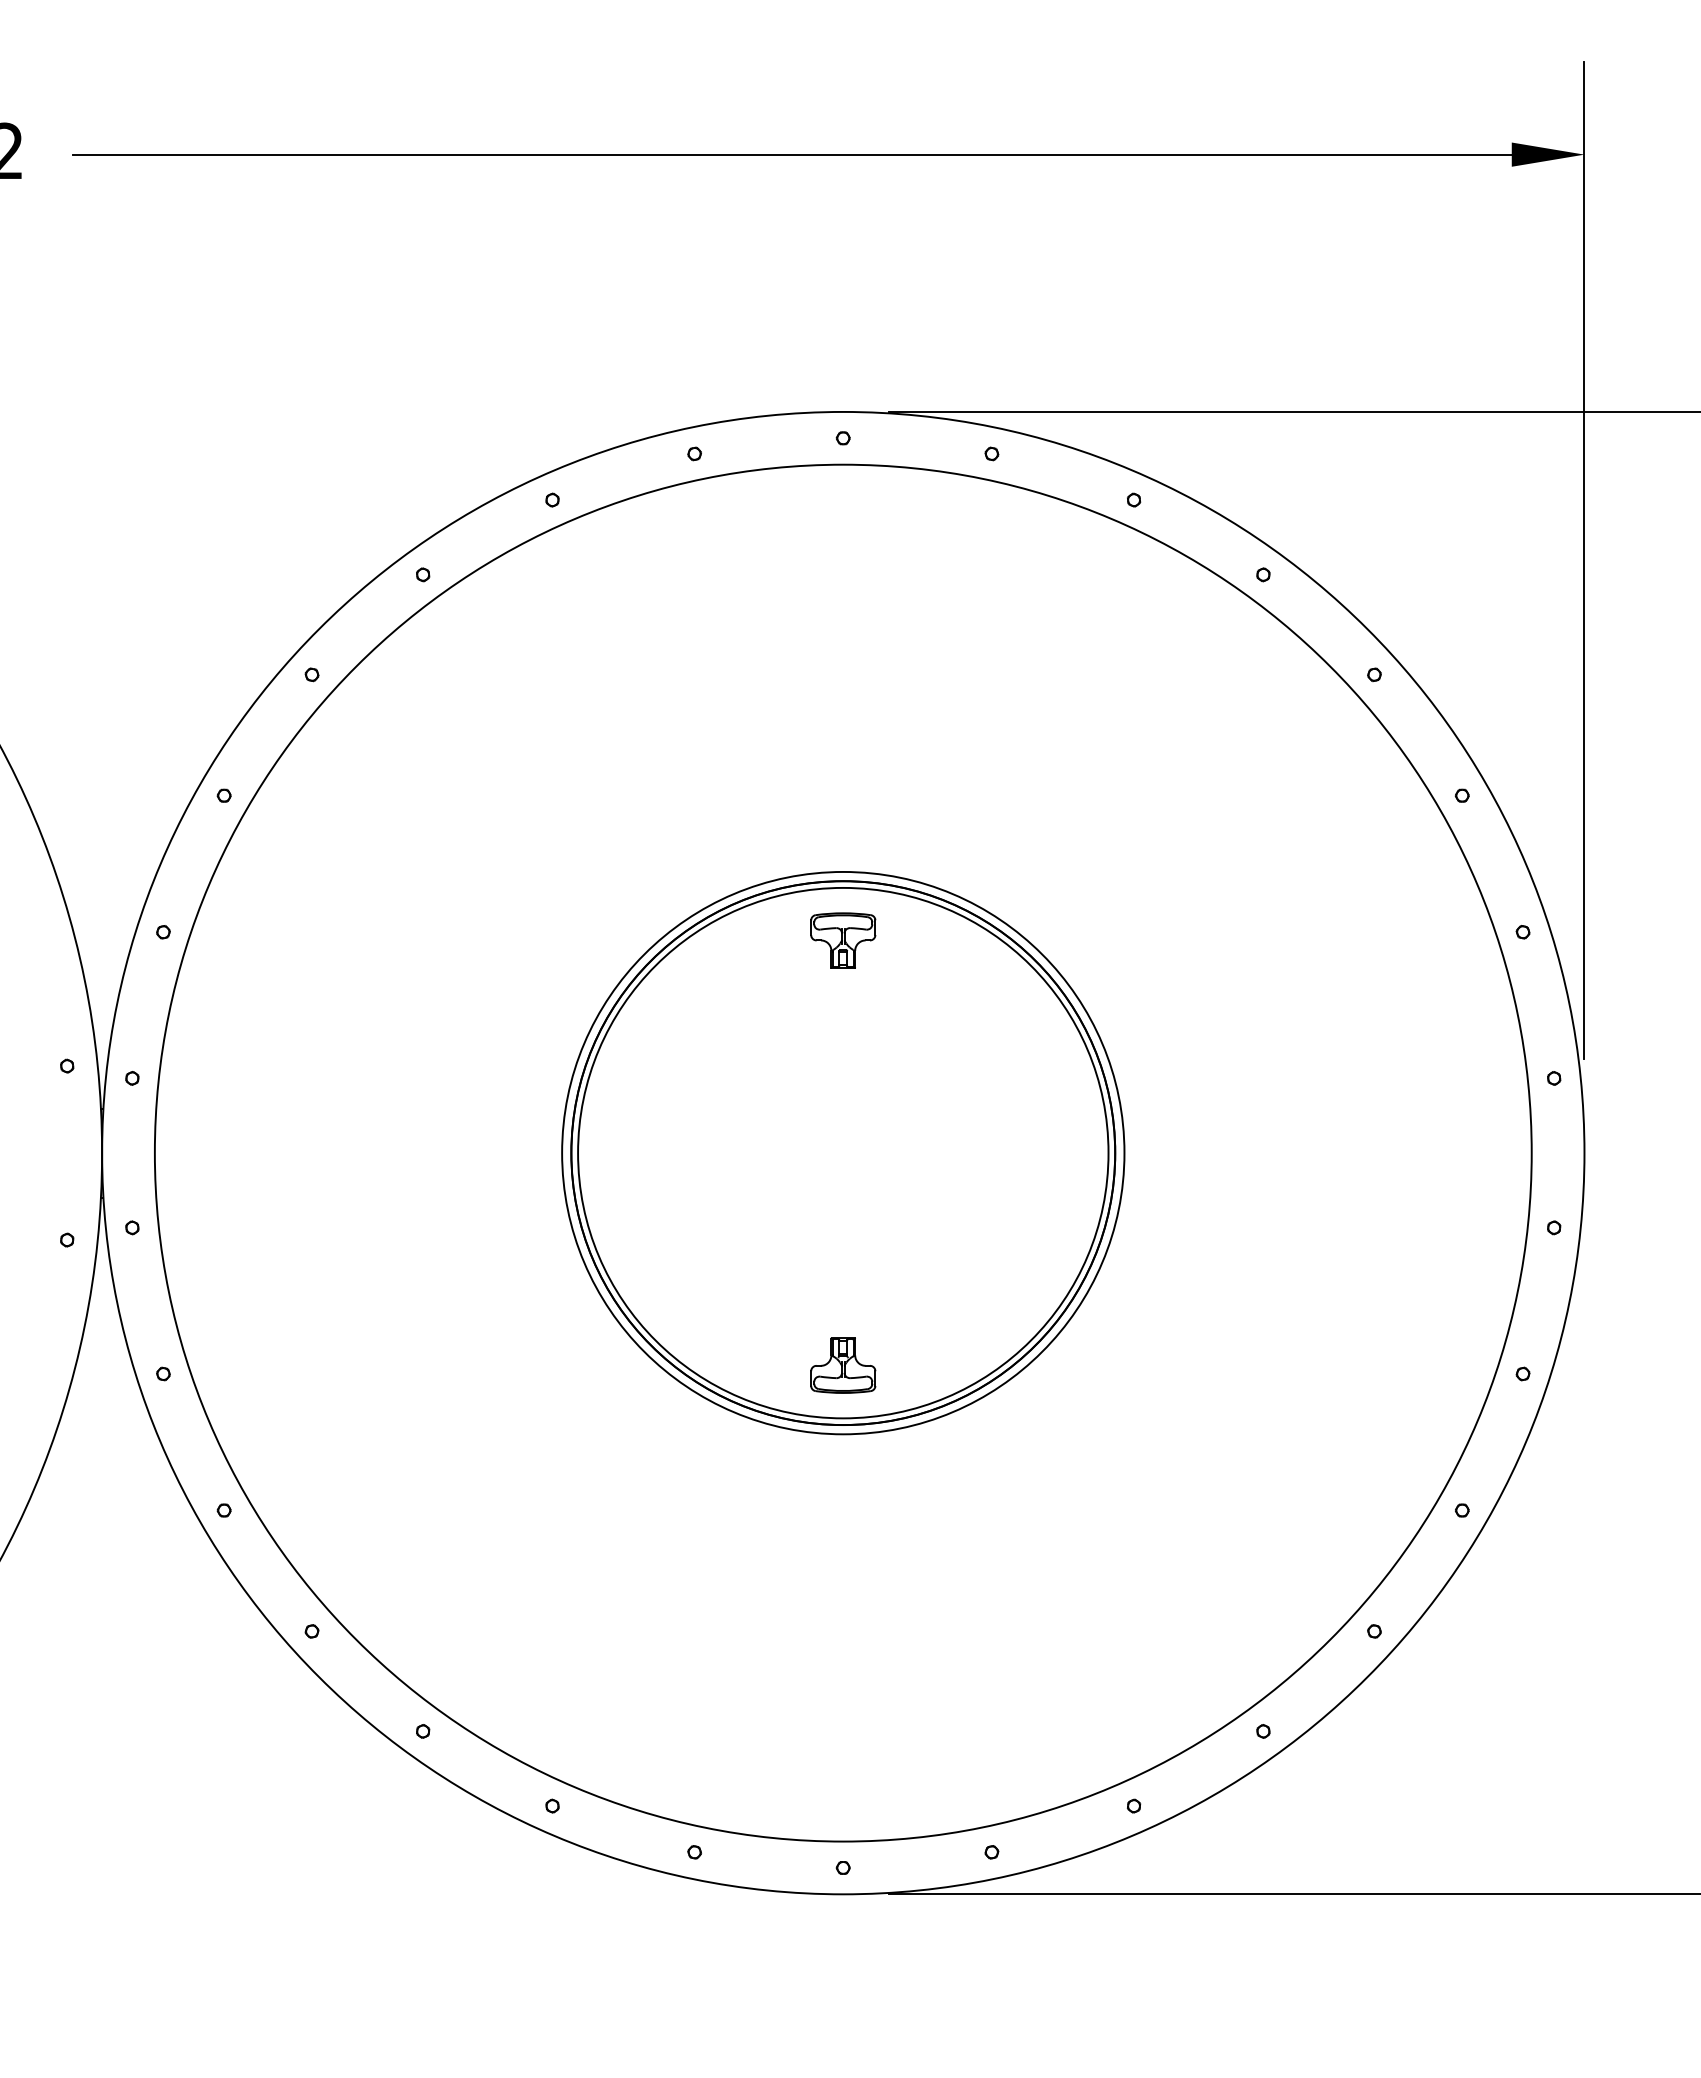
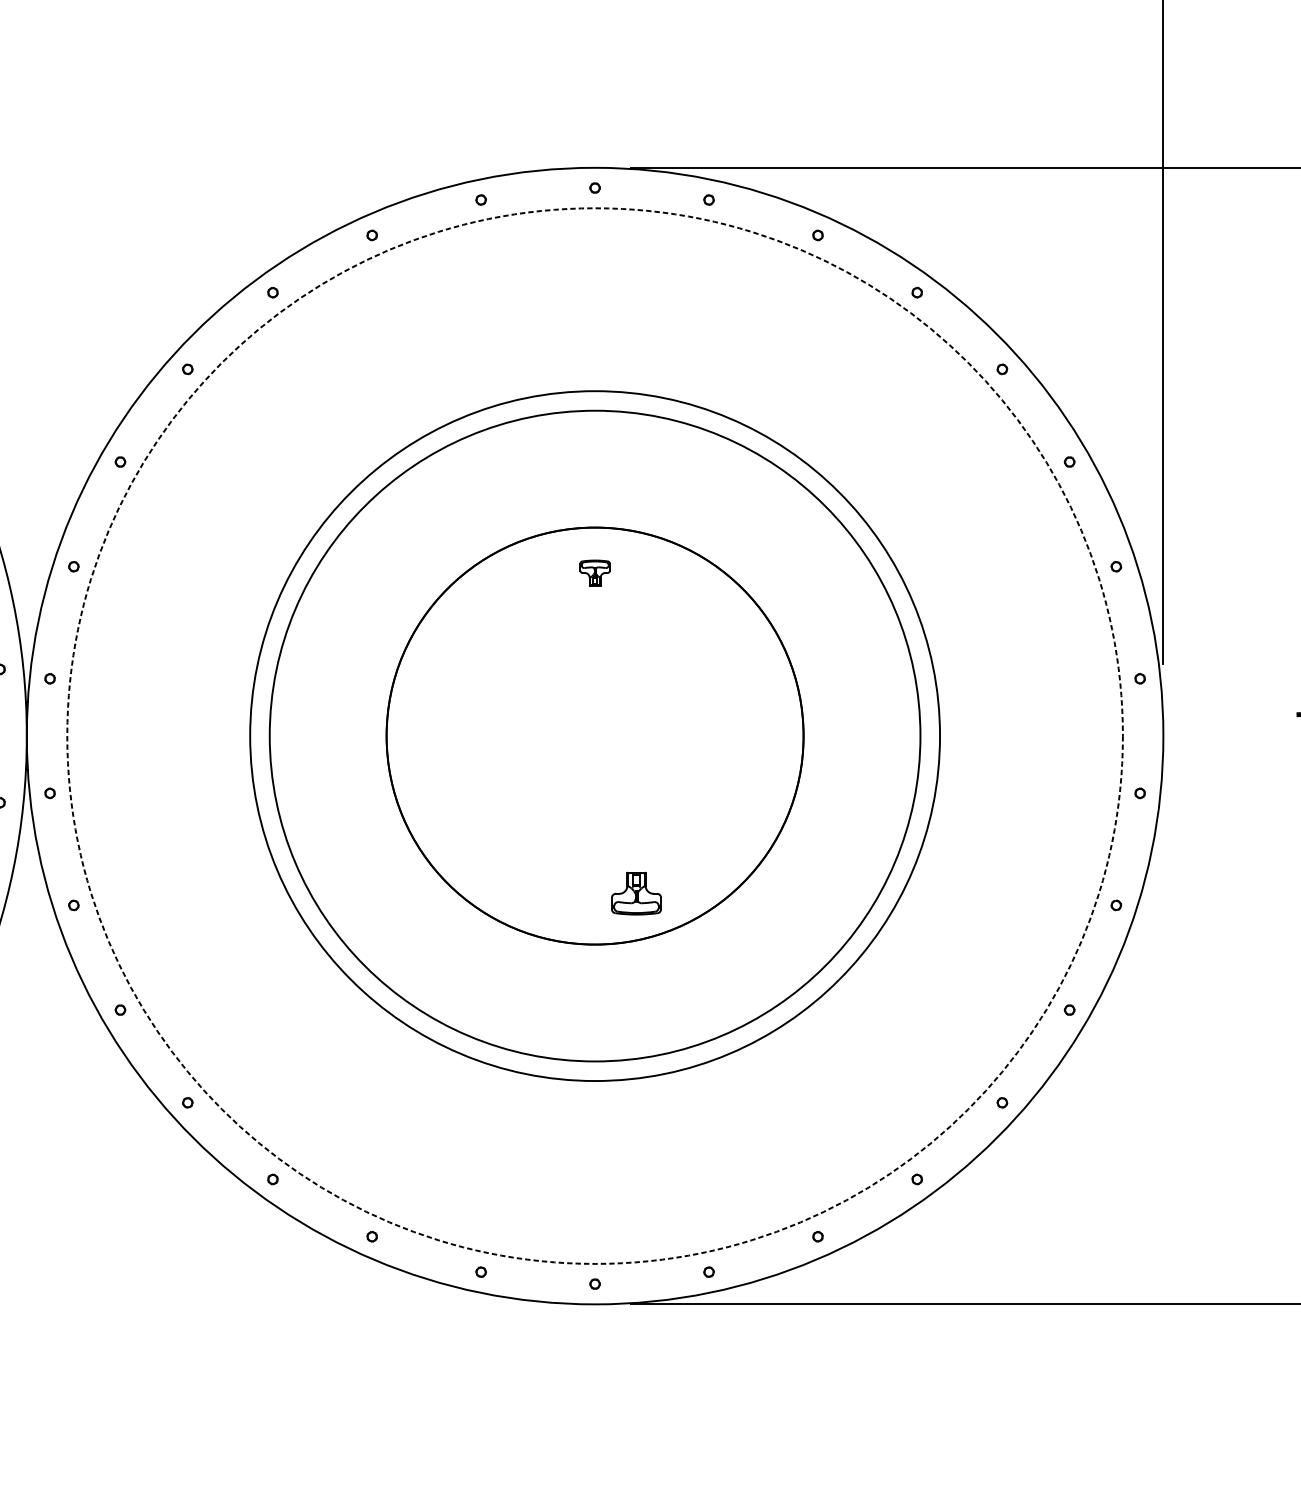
part: (843, 940) -> (595, 573), size x0.6
circle: (842, 1152) -> (594, 735), solid -> dashed
circle: (843, 1152) -> (595, 735), size x1.6
circle: (843, 1152) -> (595, 735), size x1.6
part: (843, 1365) -> (636, 893), moved

